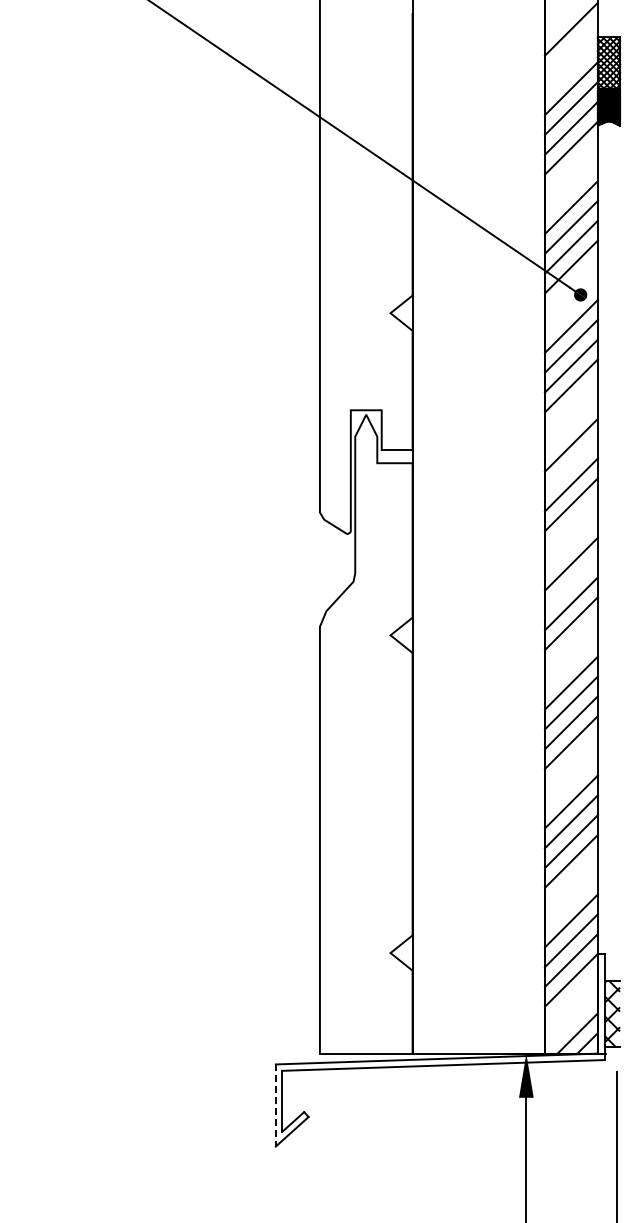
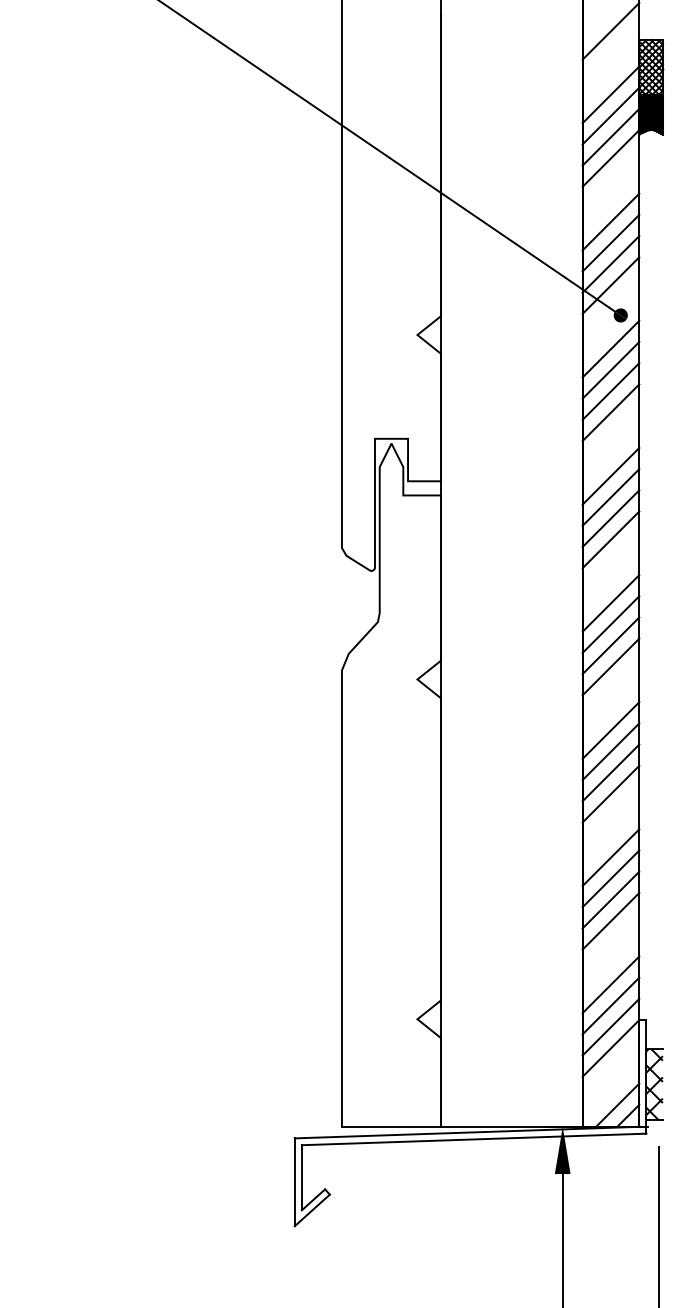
line: (570, 464) -> (609, 496), added
line: (570, 583) -> (609, 624), added
line: (275, 1106) -> (294, 1183), dashed -> solid

